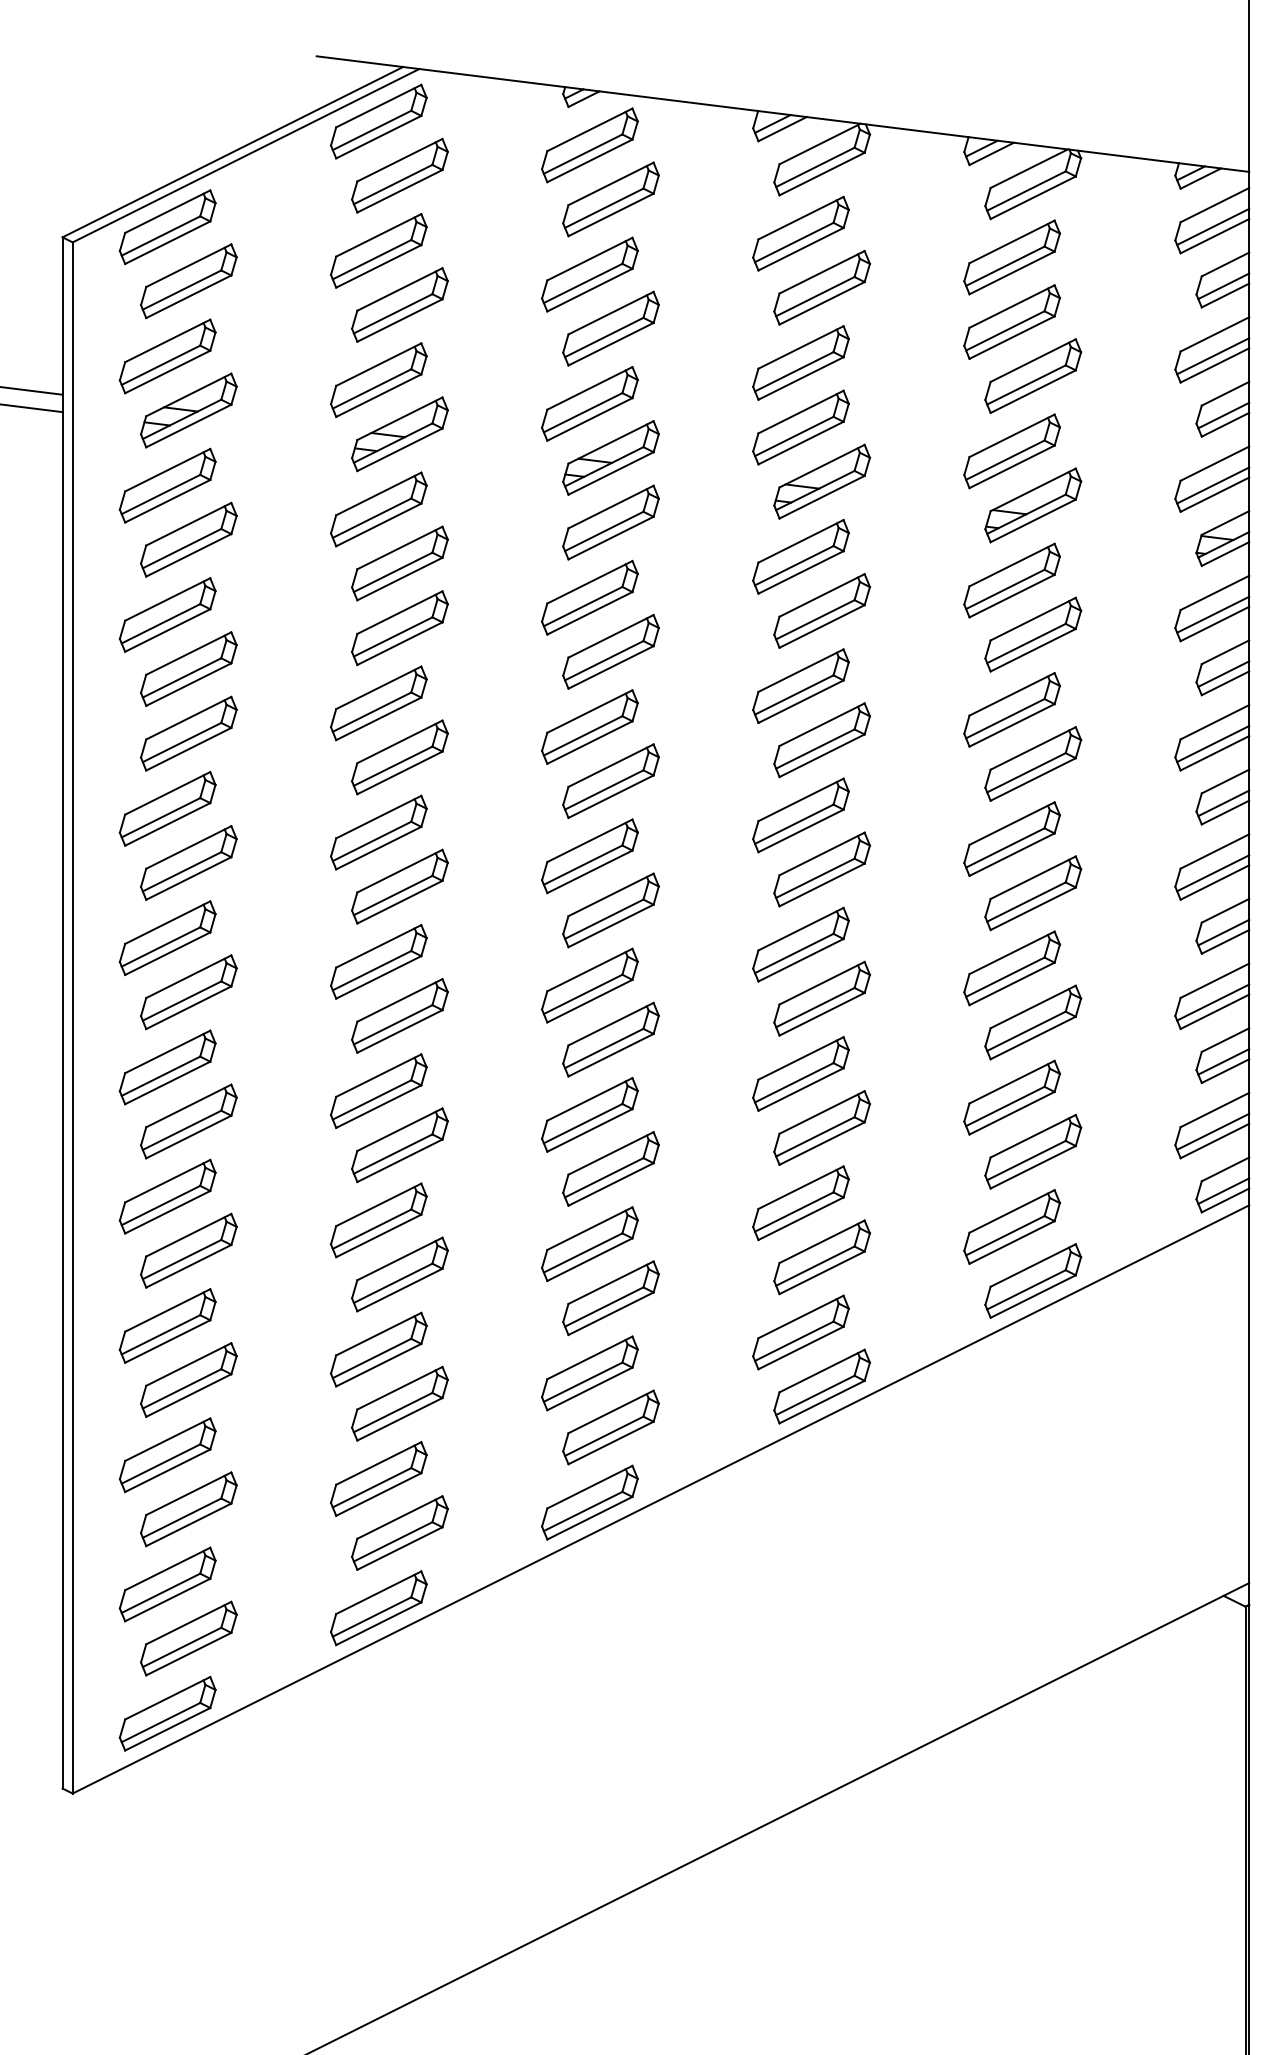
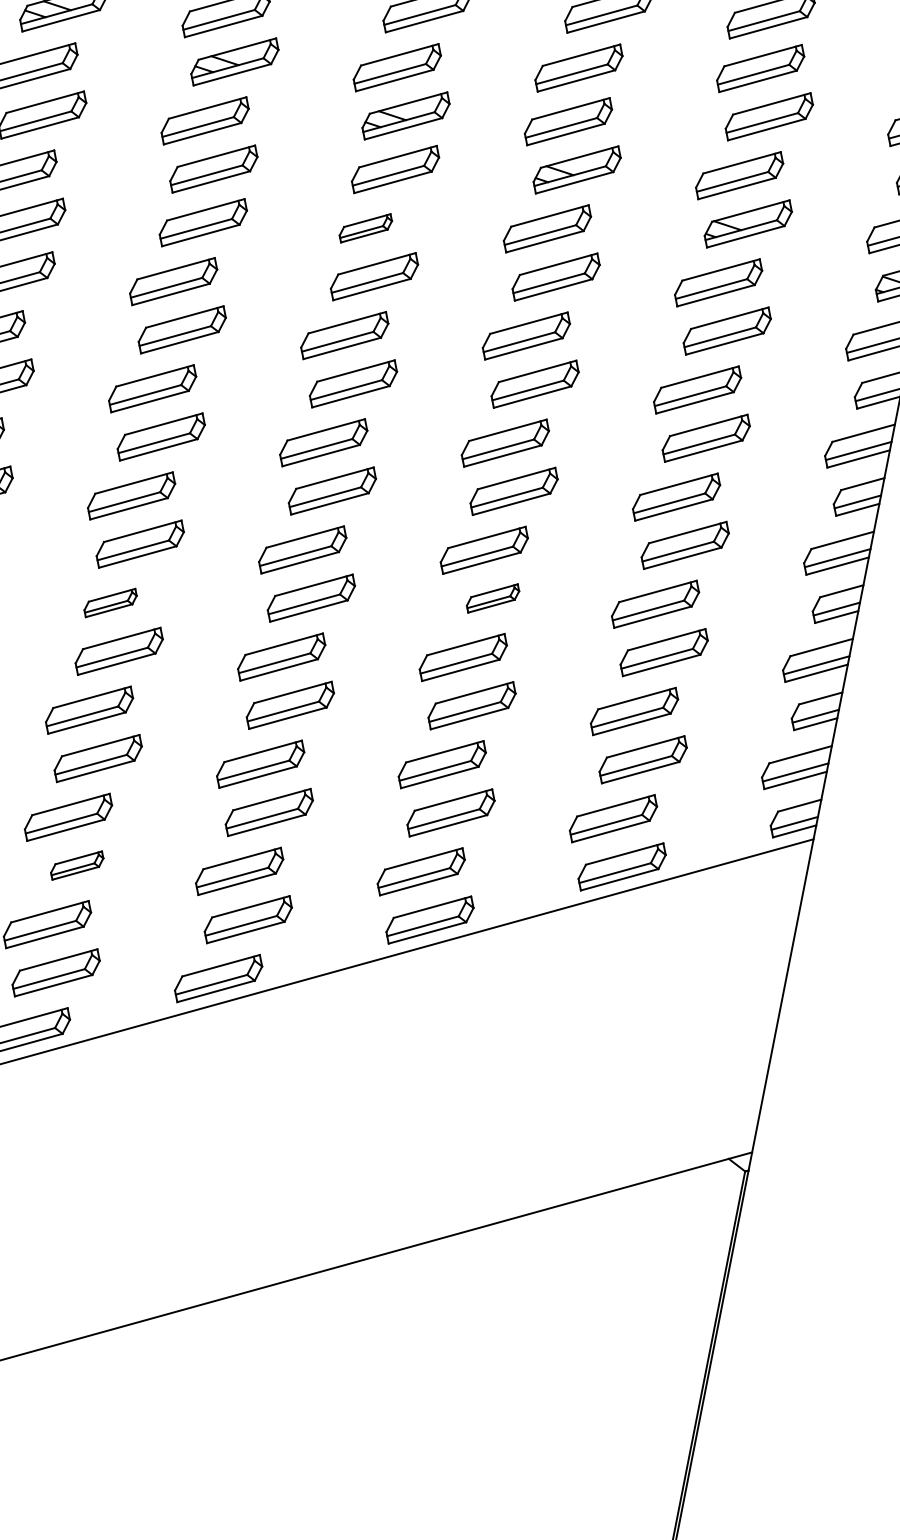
part: (589, 597) -> (365, 228), size x0.6
part: (821, 998) -> (492, 598), size x0.6
part: (378, 1090) -> (110, 602), size x0.6
part: (399, 1403) -> (76, 865), size x0.6

